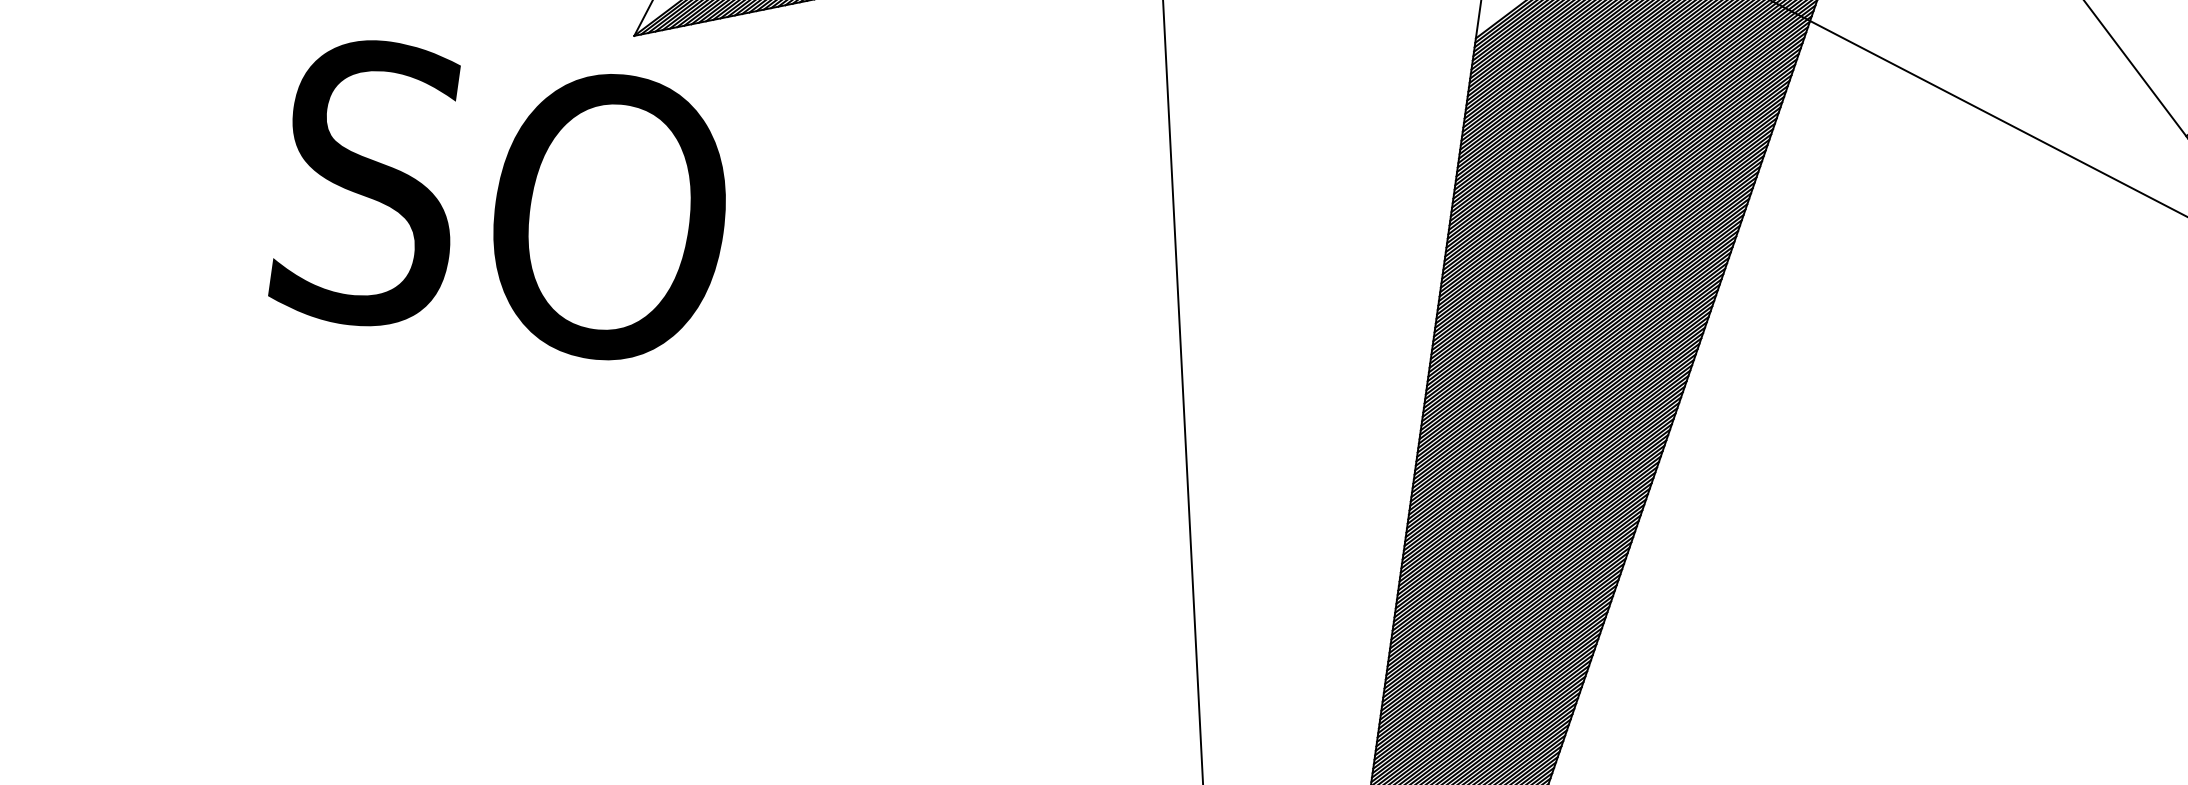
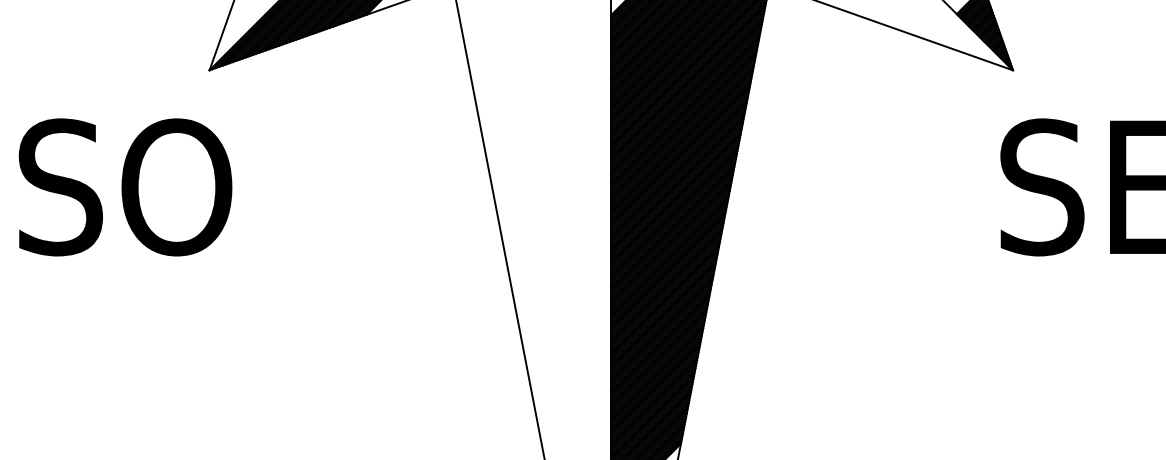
text: (503, 202) -> (125, 187), moved

